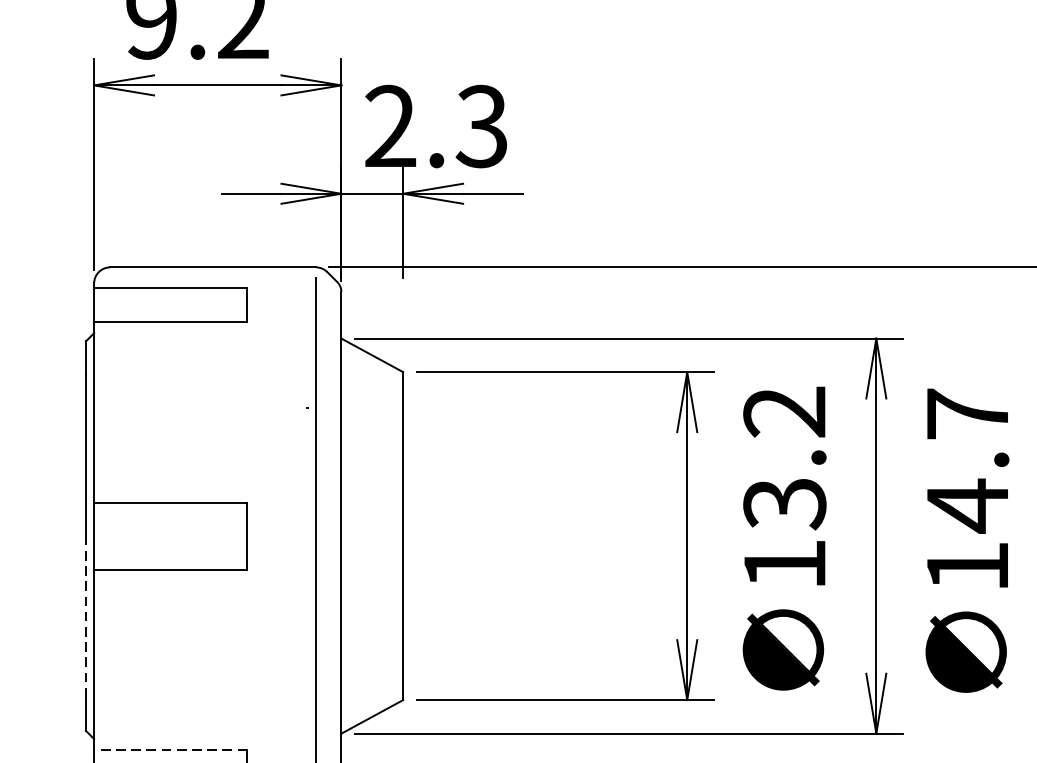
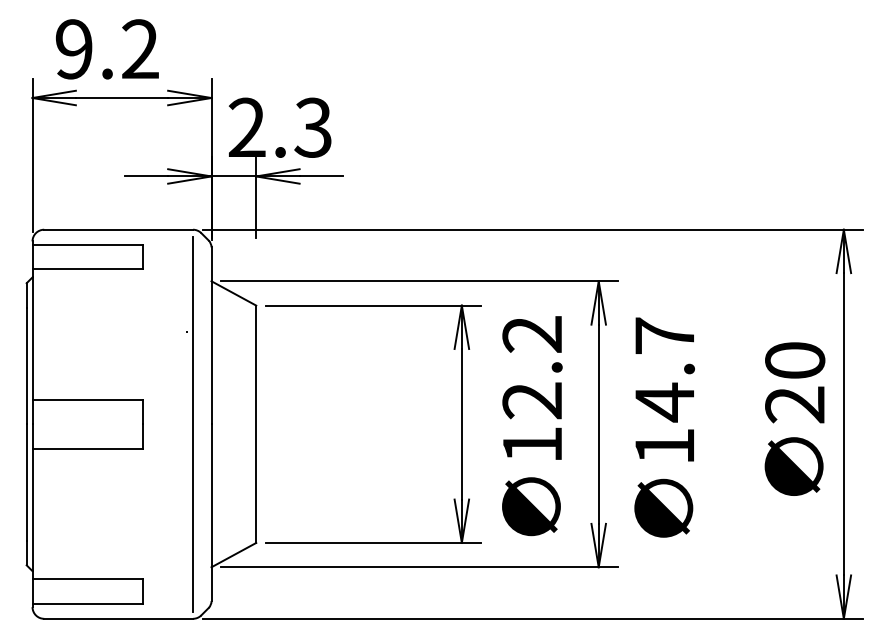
text: (784, 504) -> (532, 401), 13.2 -> 12.2
line: (85, 616) -> (26, 482), dashed -> solid
line: (170, 750) -> (87, 579), dashed -> solid

